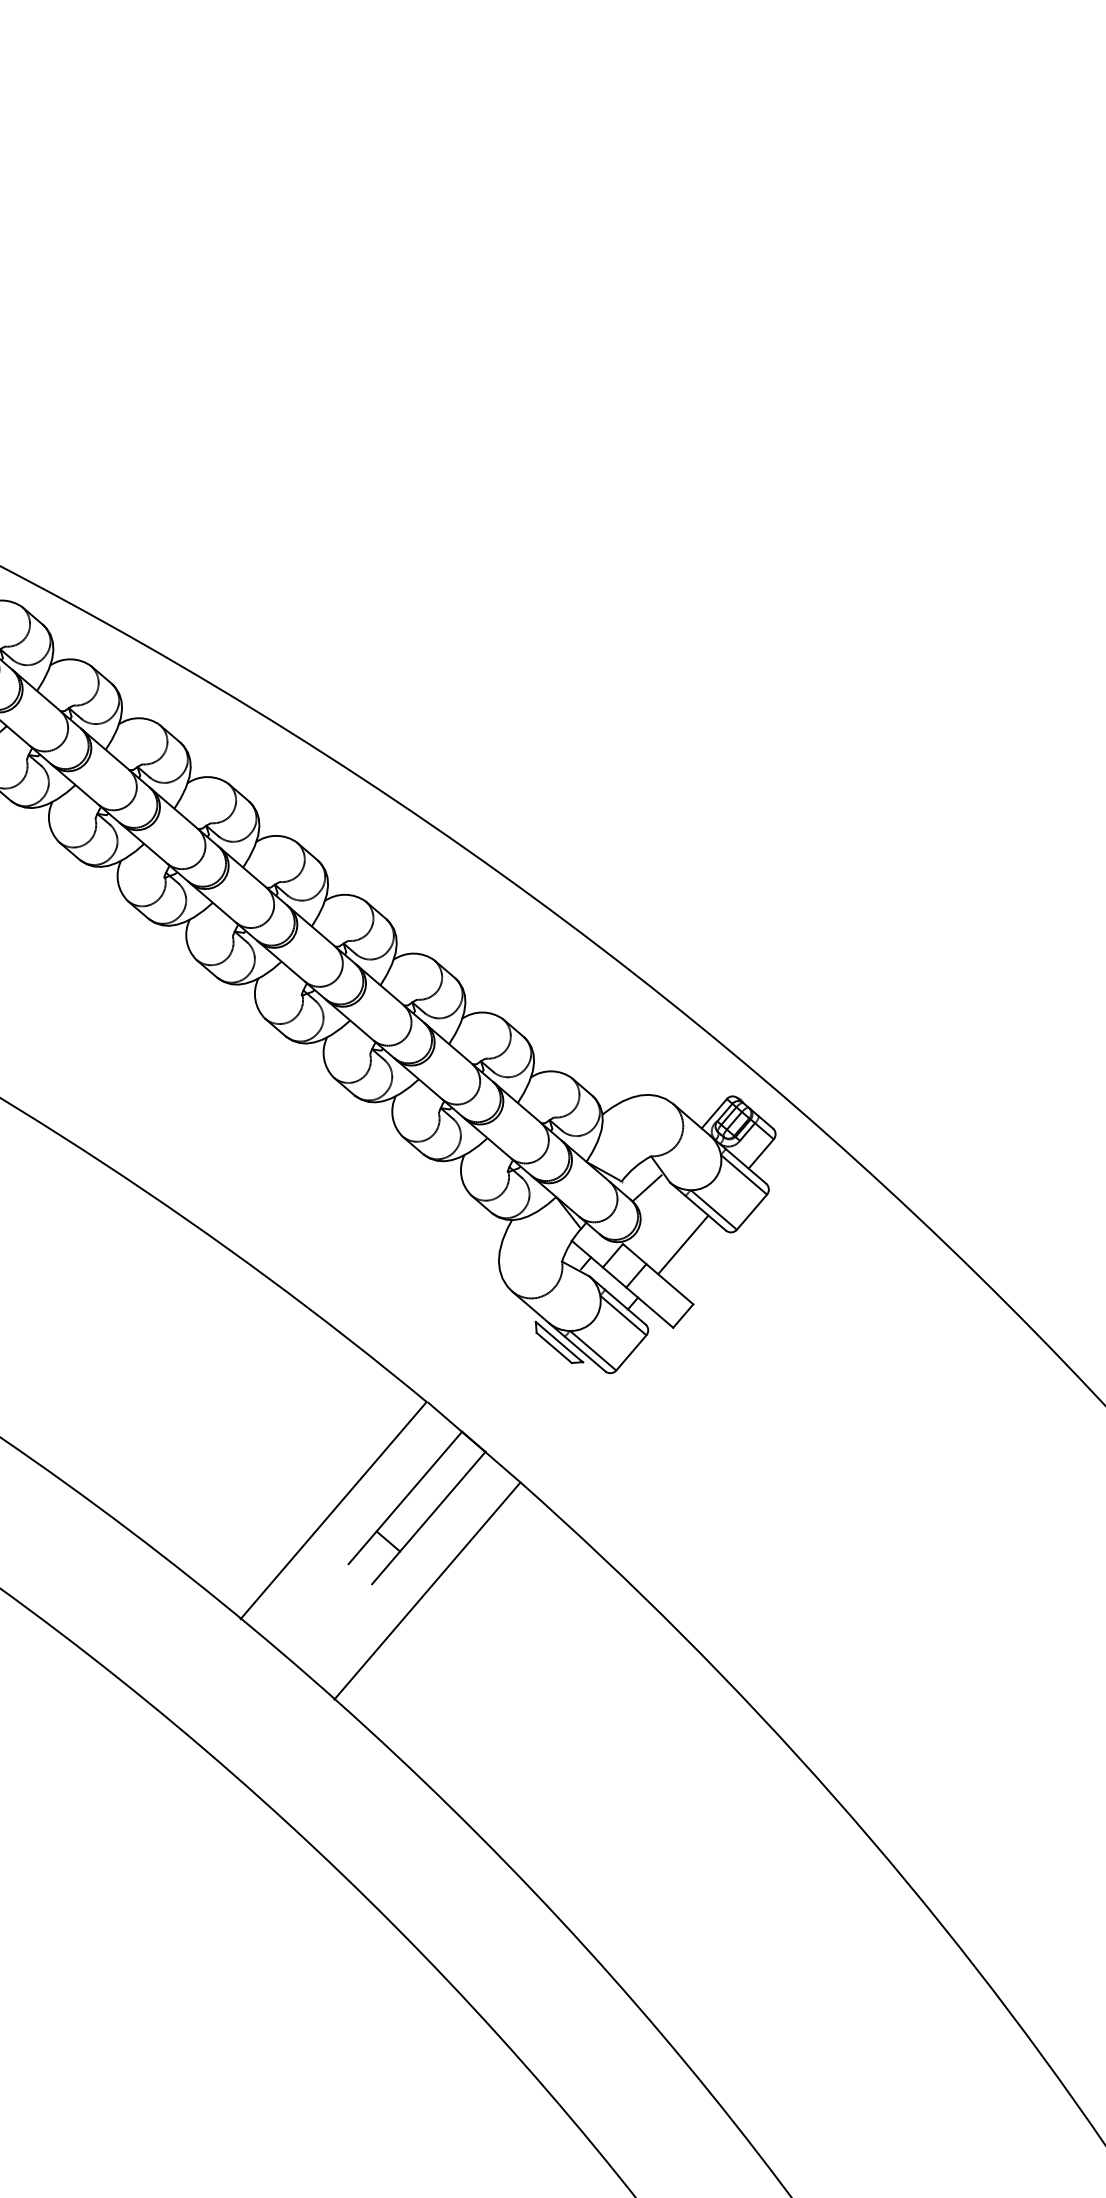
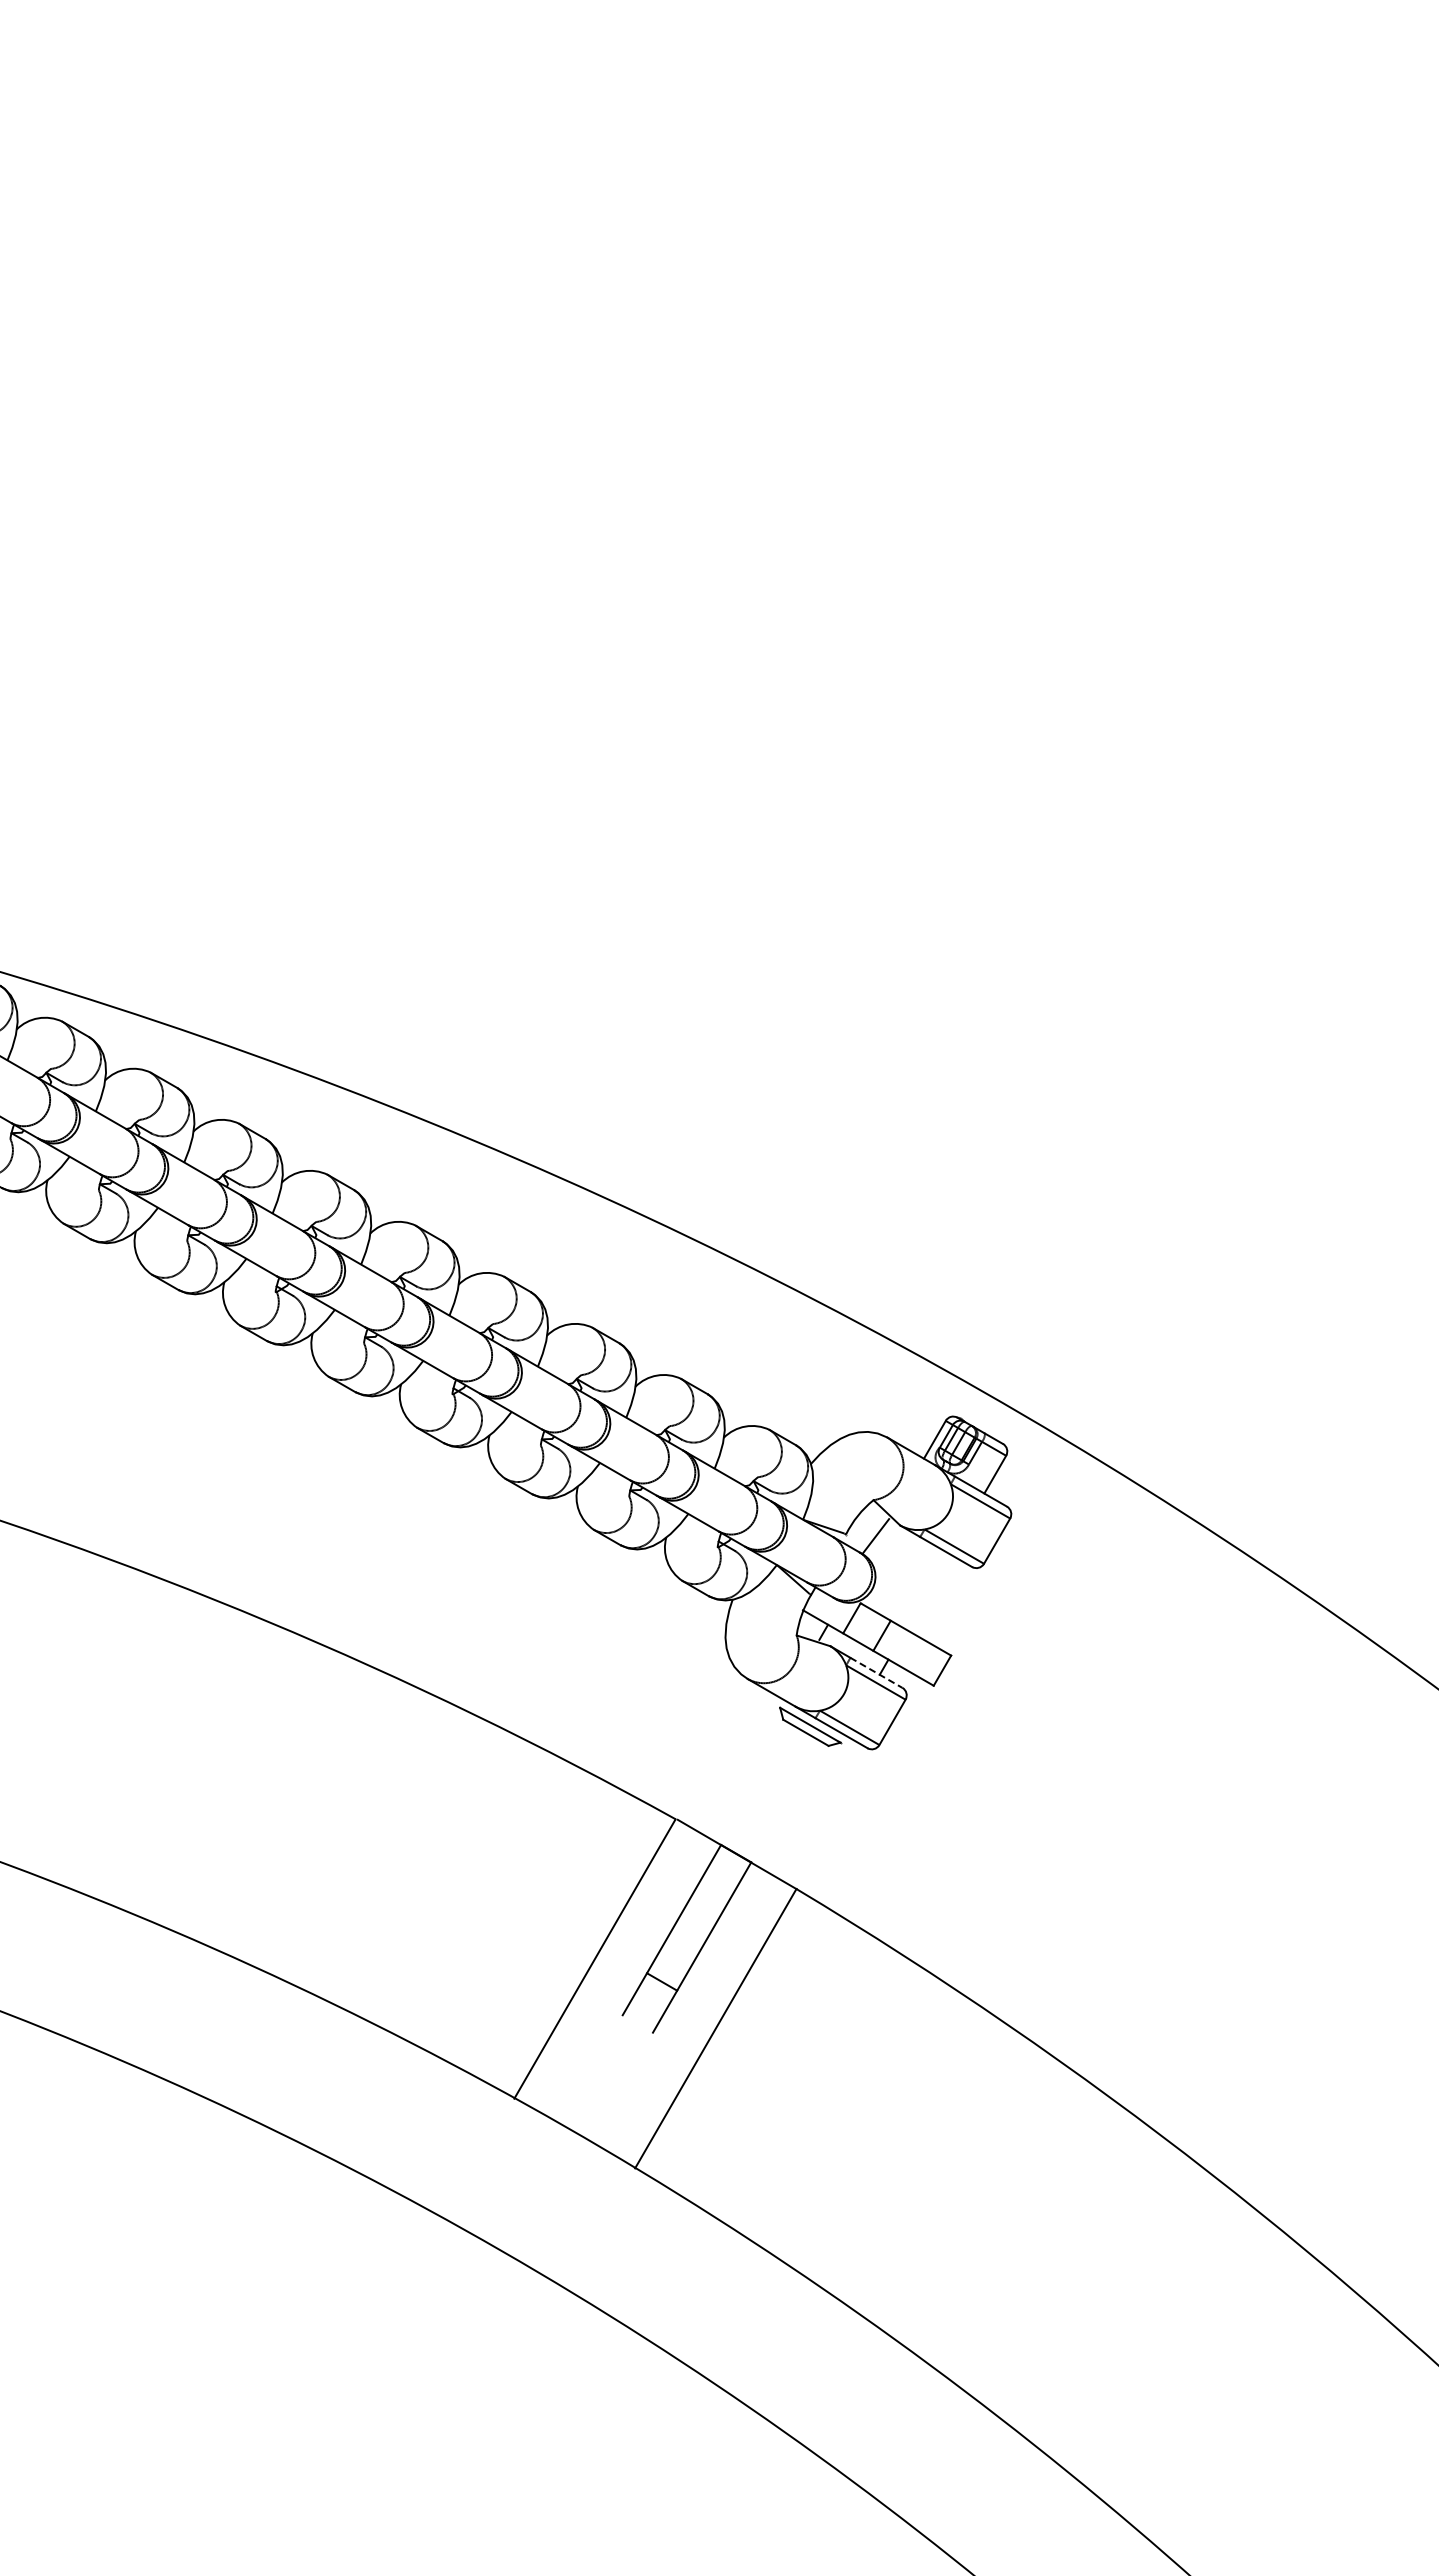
line: (683, 1244) -> (927, 1591), removed
line: (625, 1307) -> (876, 1673), solid -> dashed

